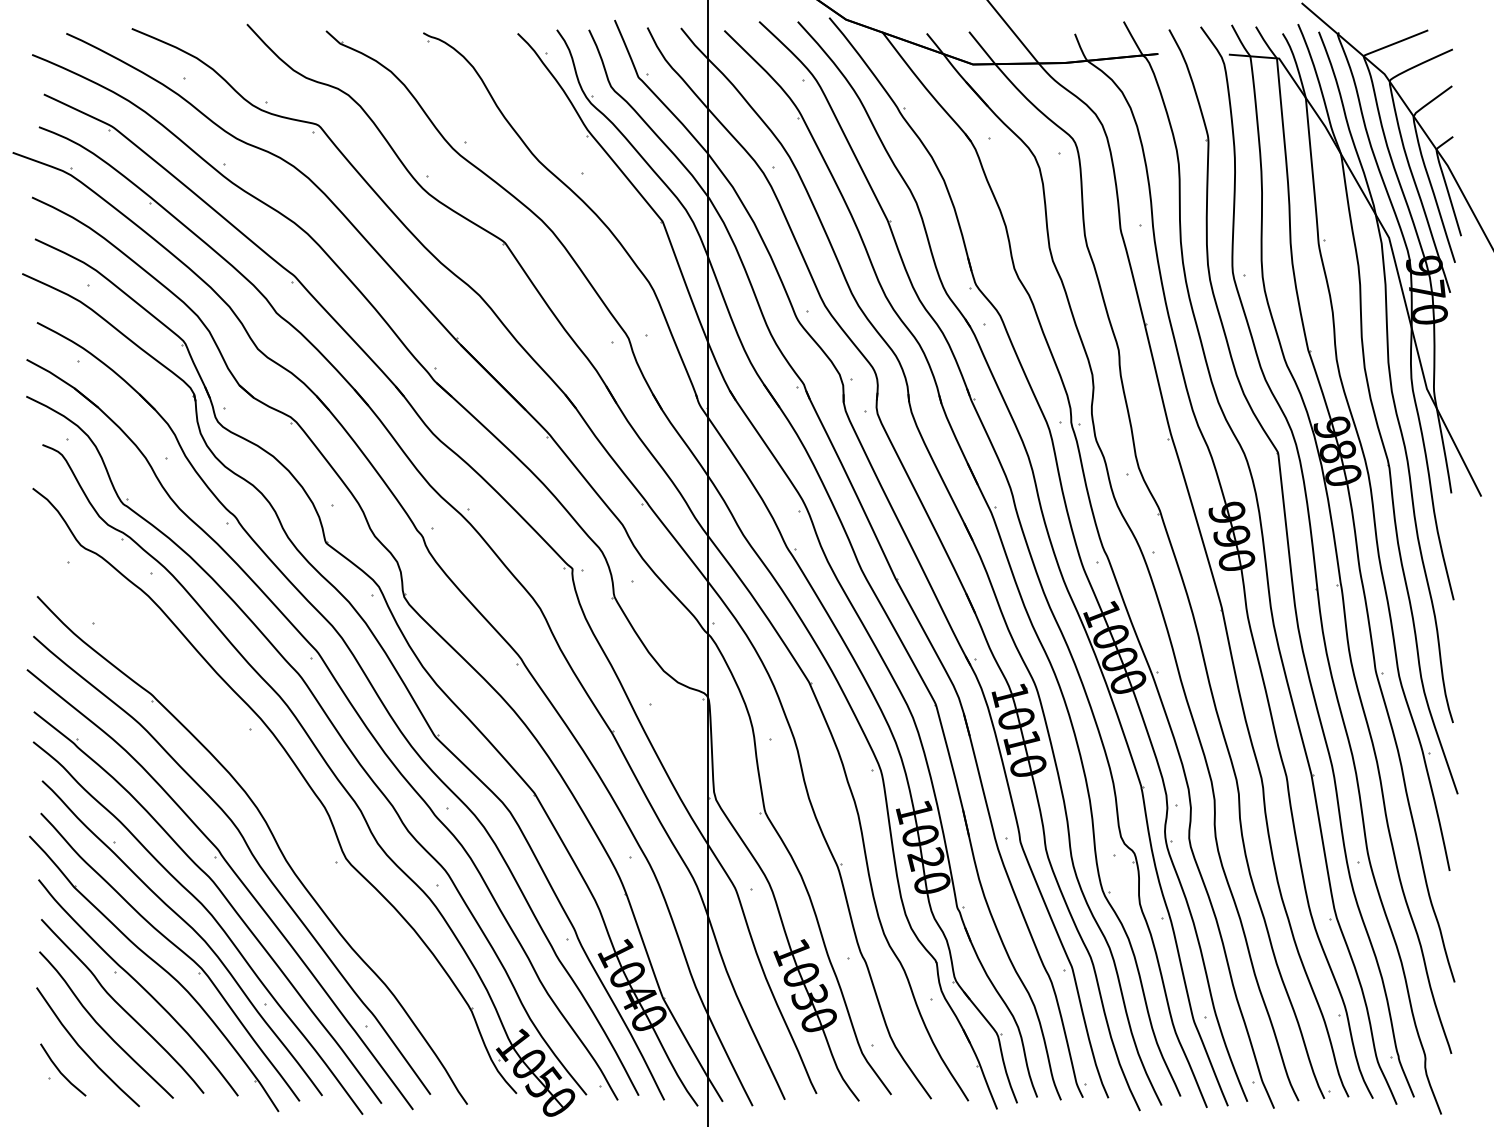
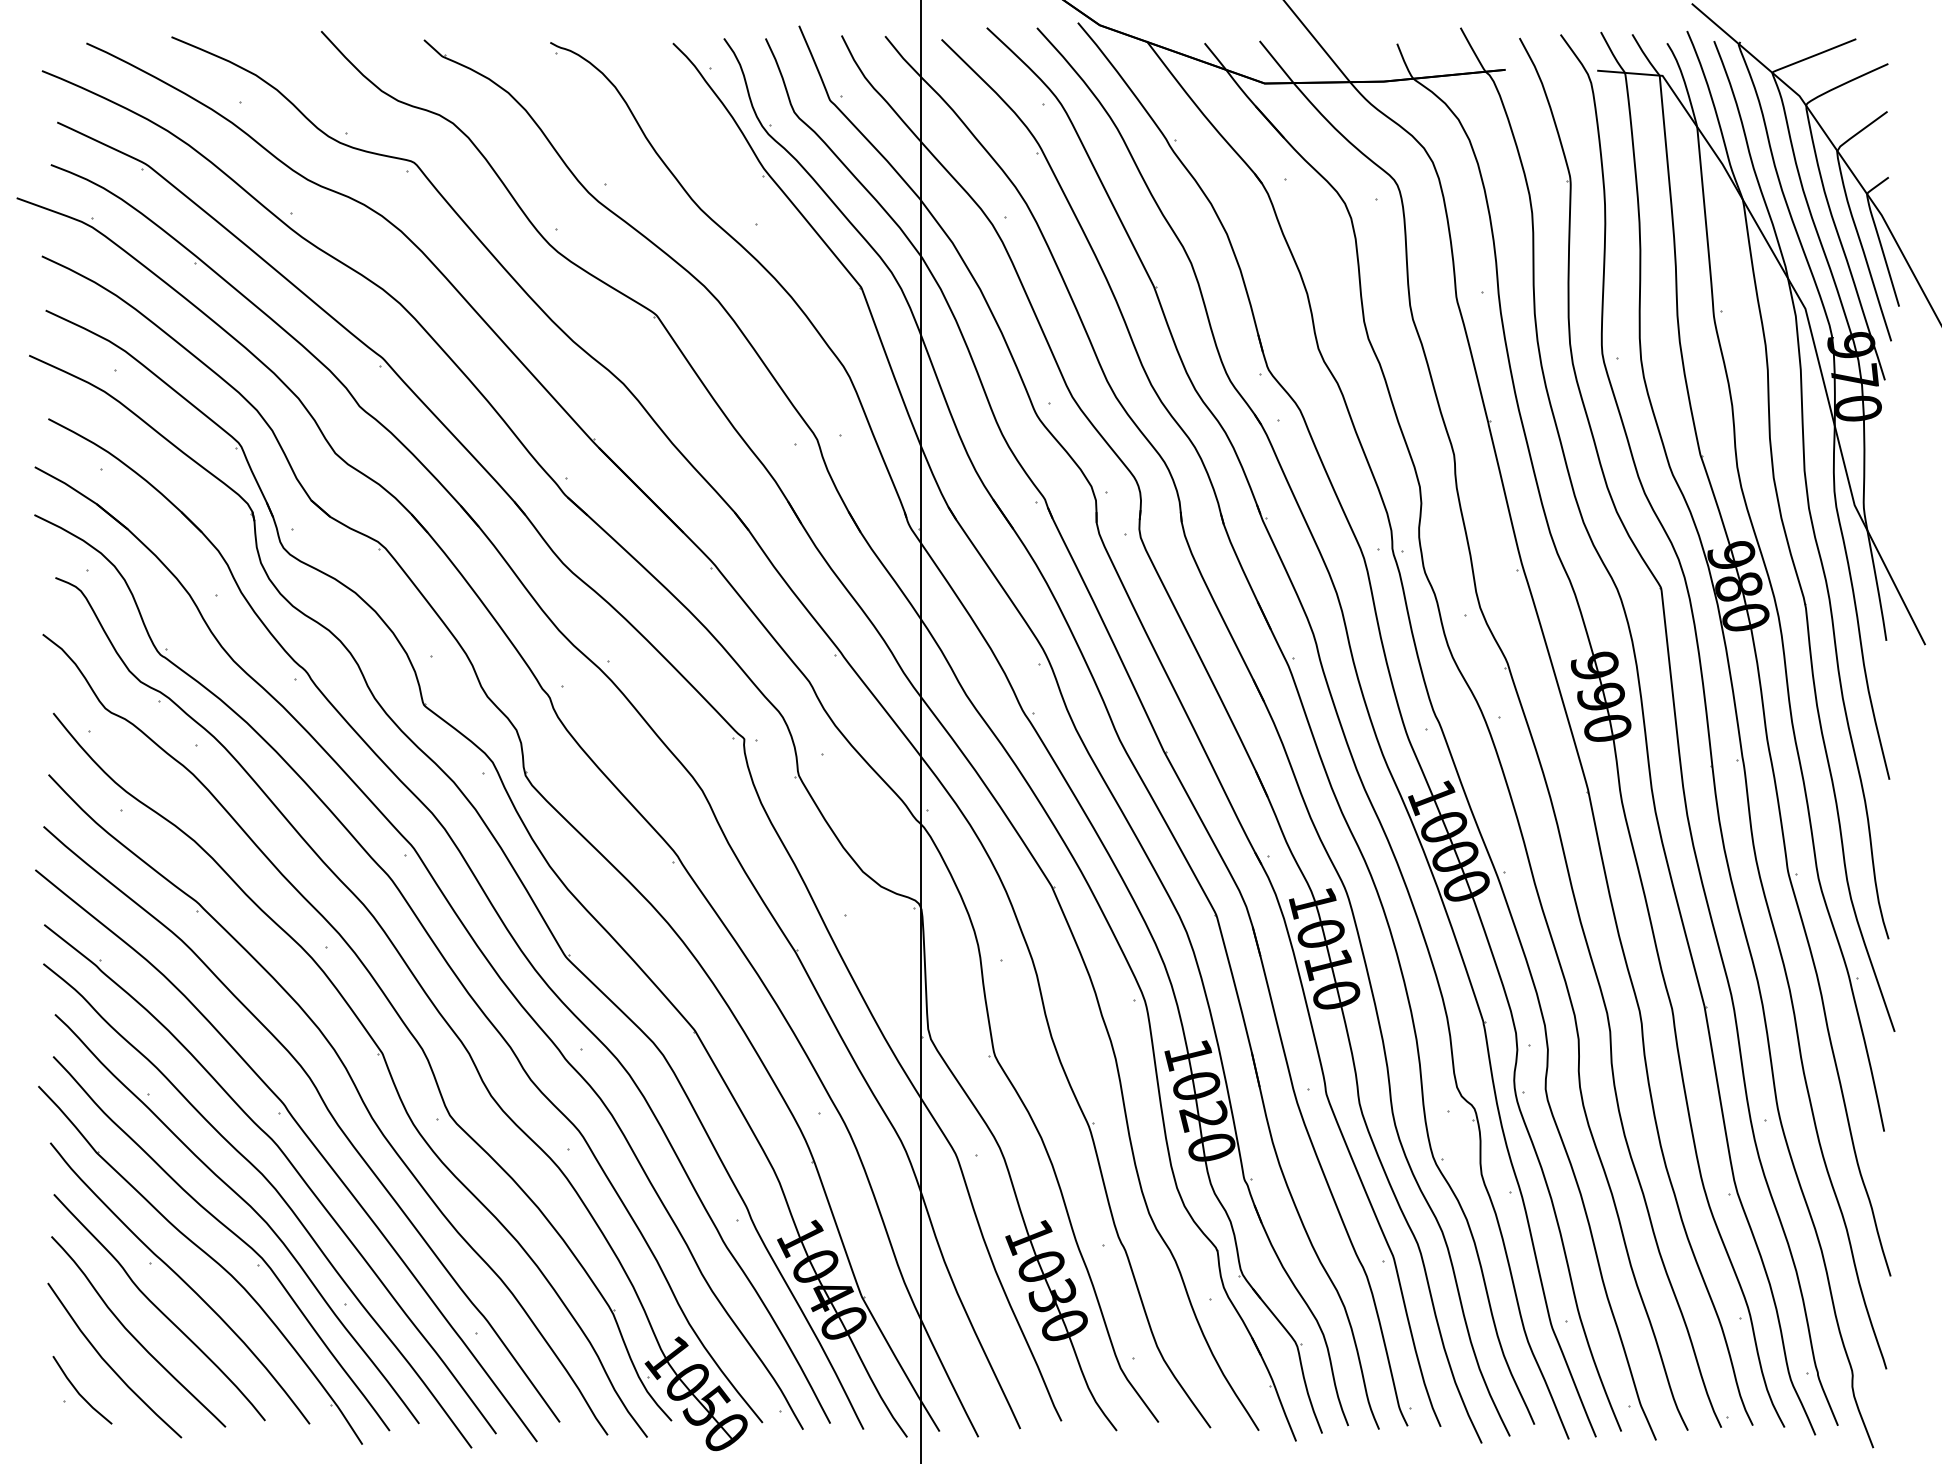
part: (290, 811) -> (377, 1054), added

